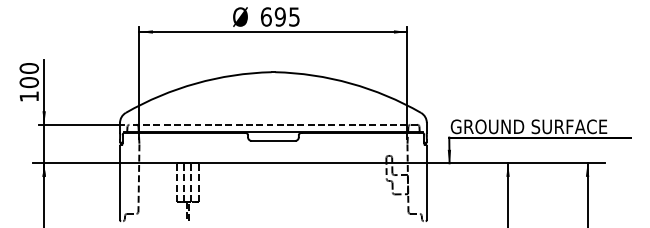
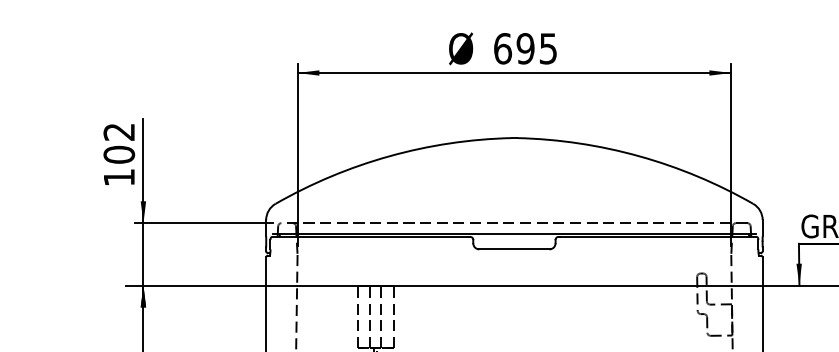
text: (28, 68) -> (118, 132), 100 -> 102

